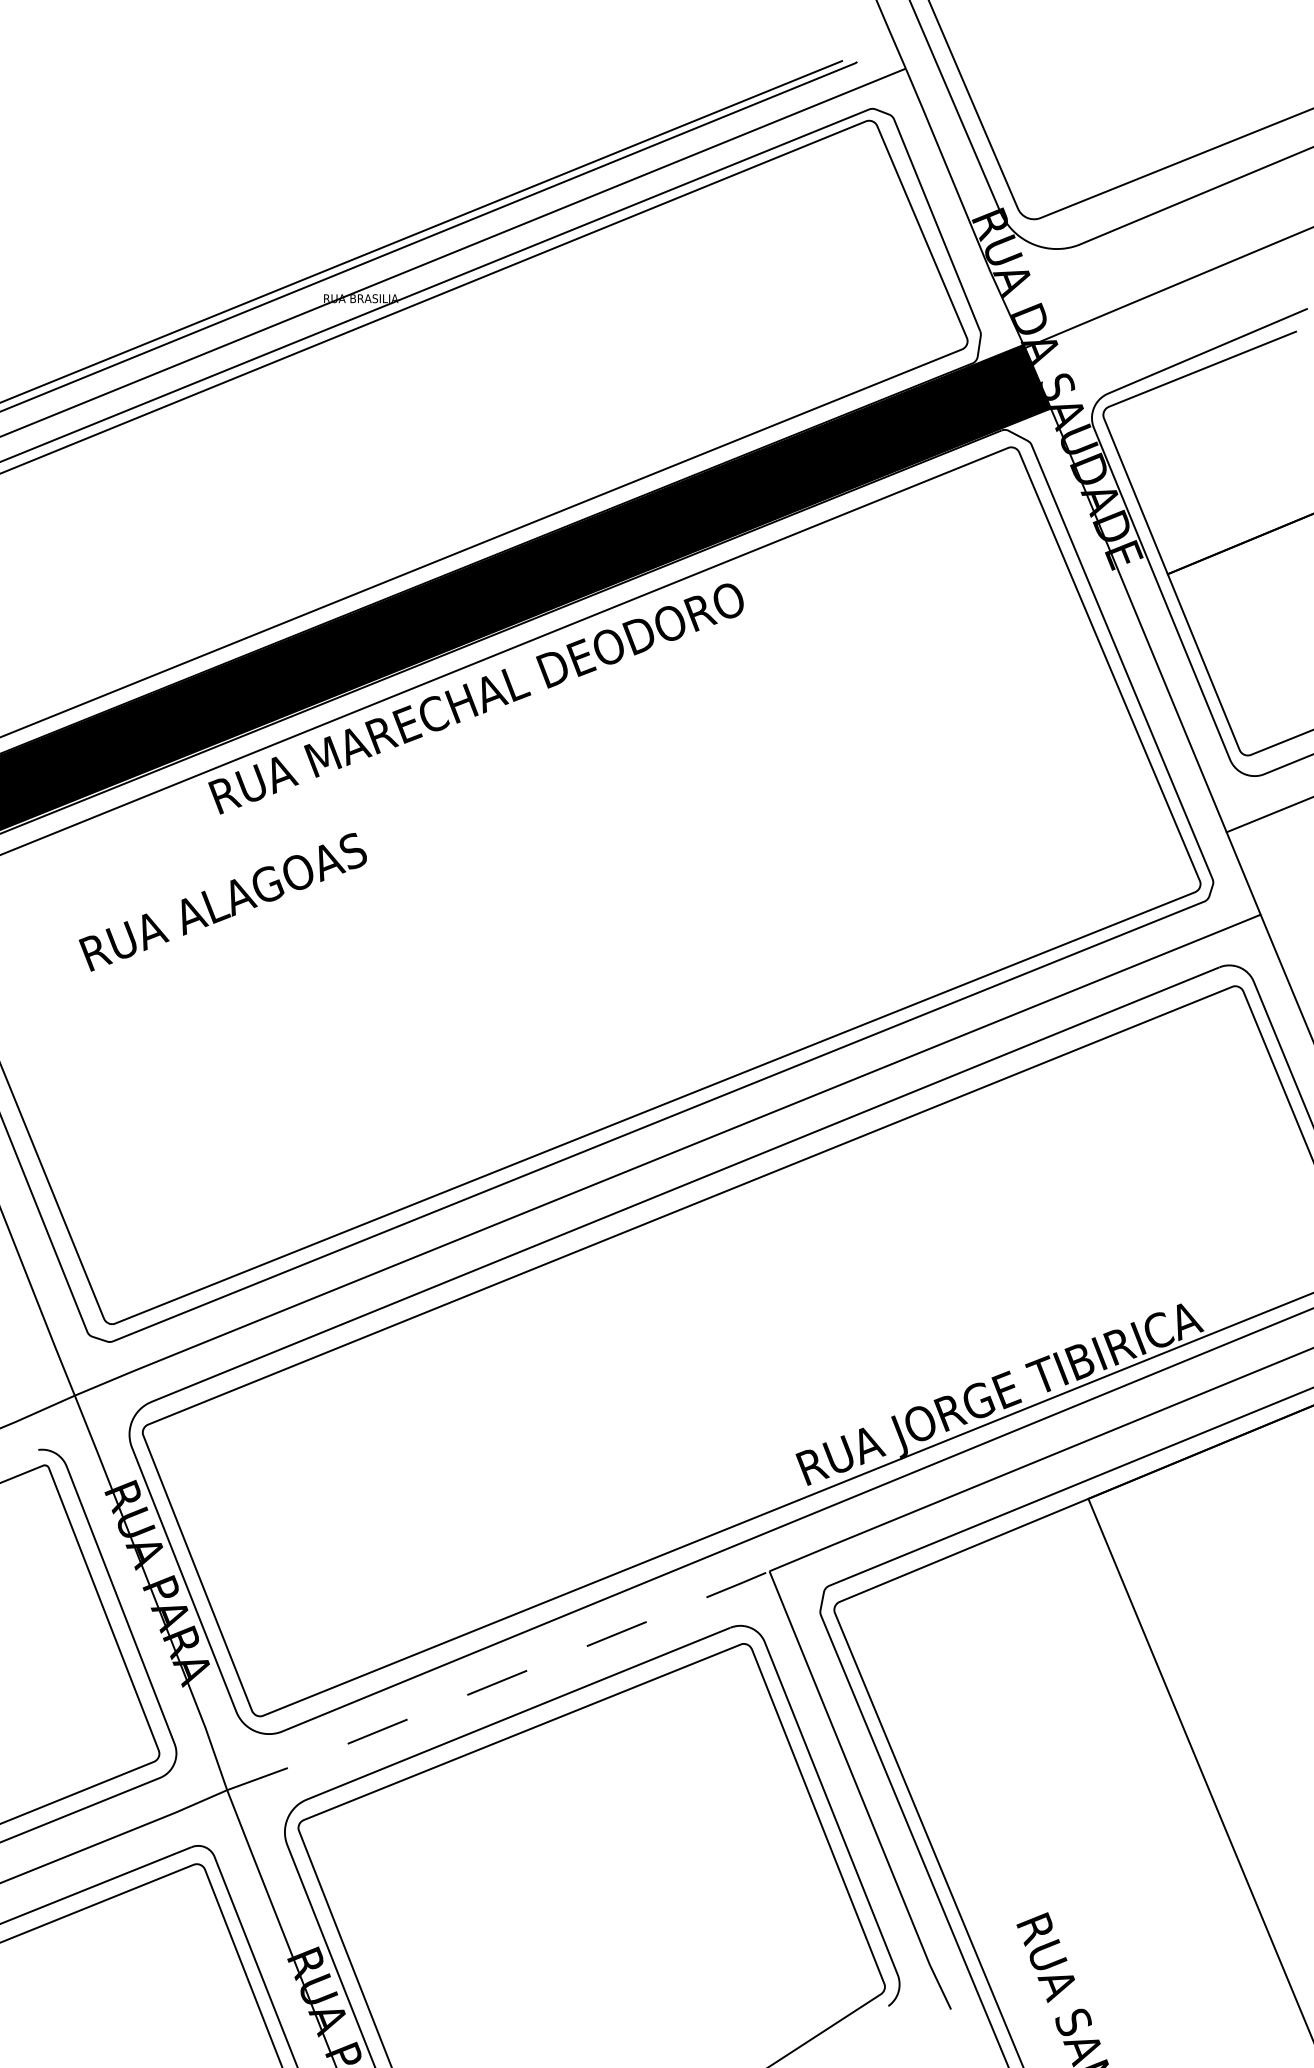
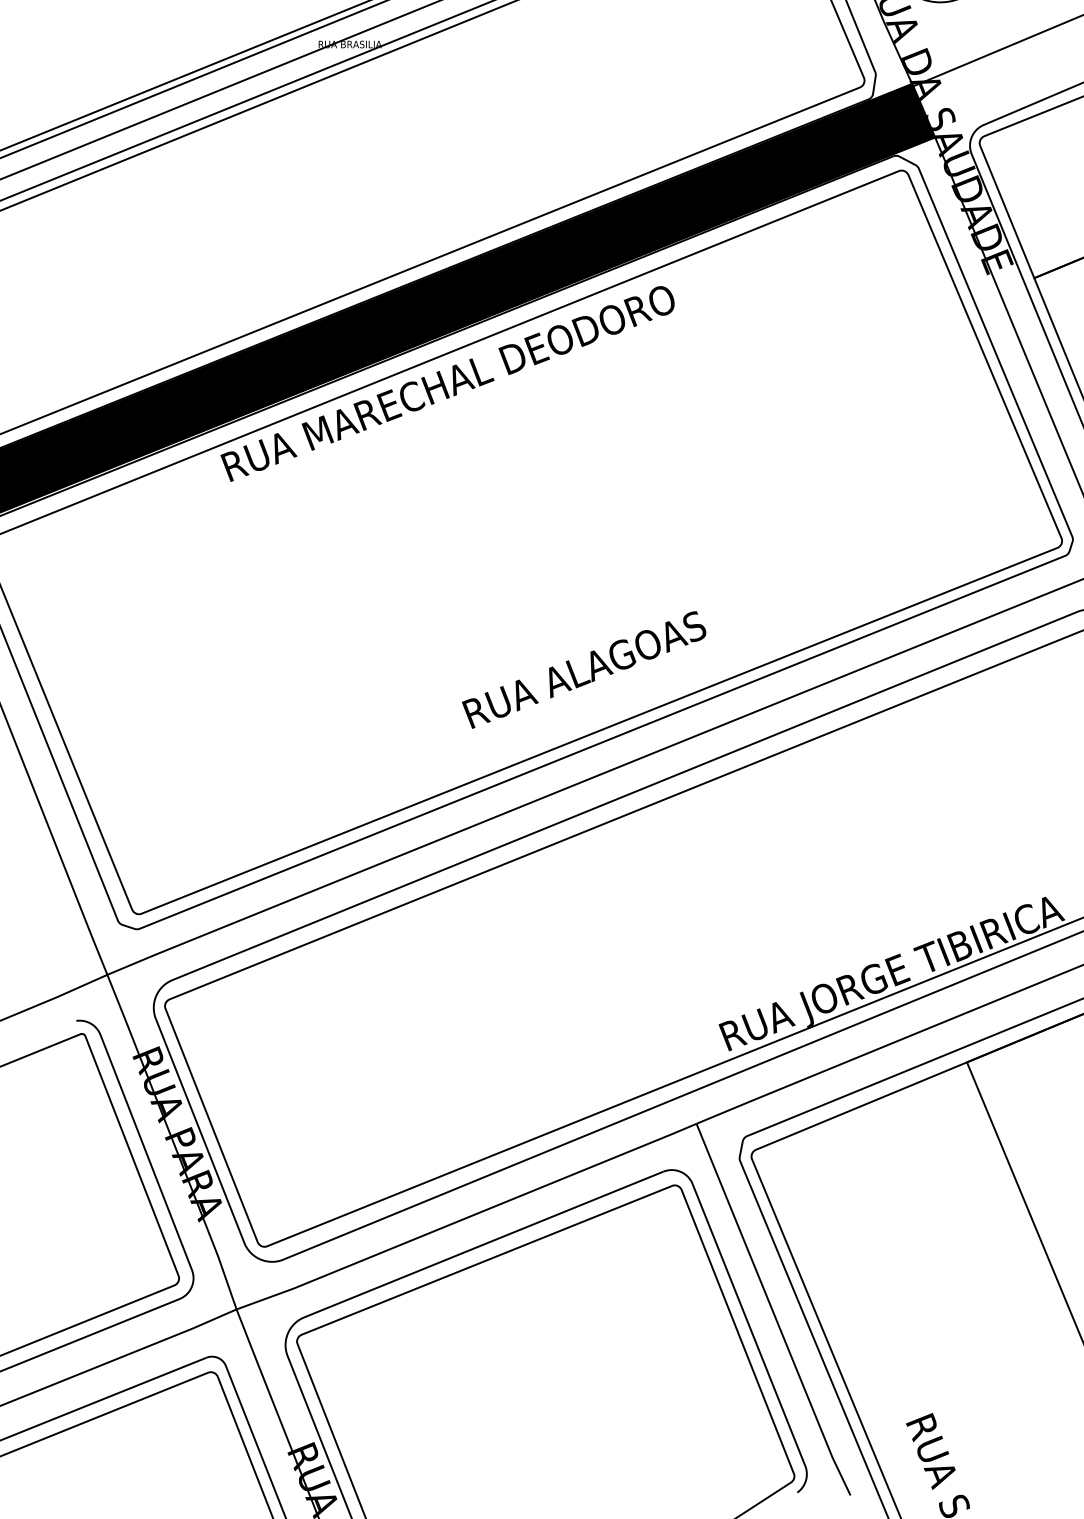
text: (222, 902) -> (583, 670), moved
line: (498, 1682) -> (466, 1218), dashed -> solid

